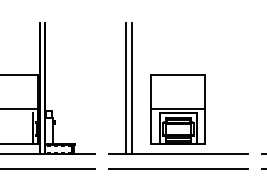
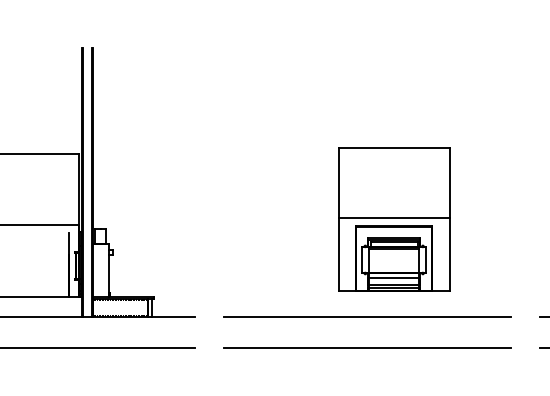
line: (126, 88) -> (260, 182), removed
line: (131, 88) -> (270, 182), removed
part: (177, 109) -> (392, 219), moved

